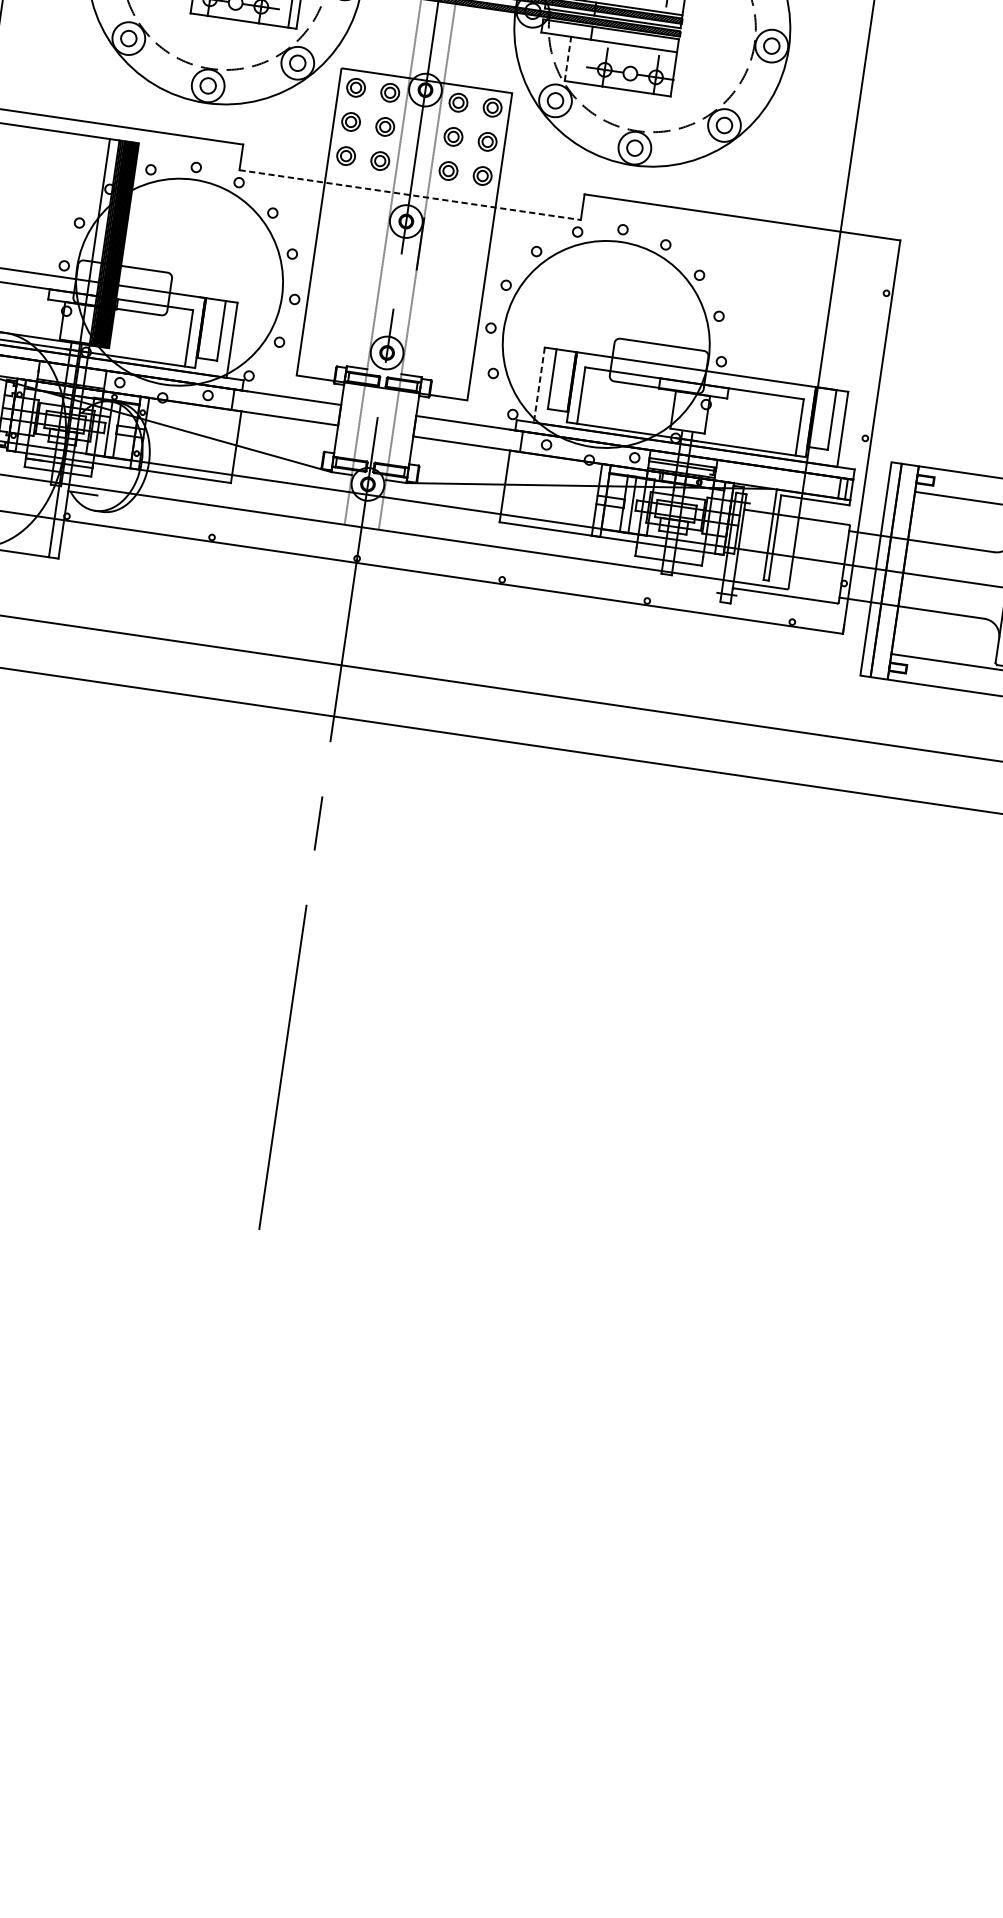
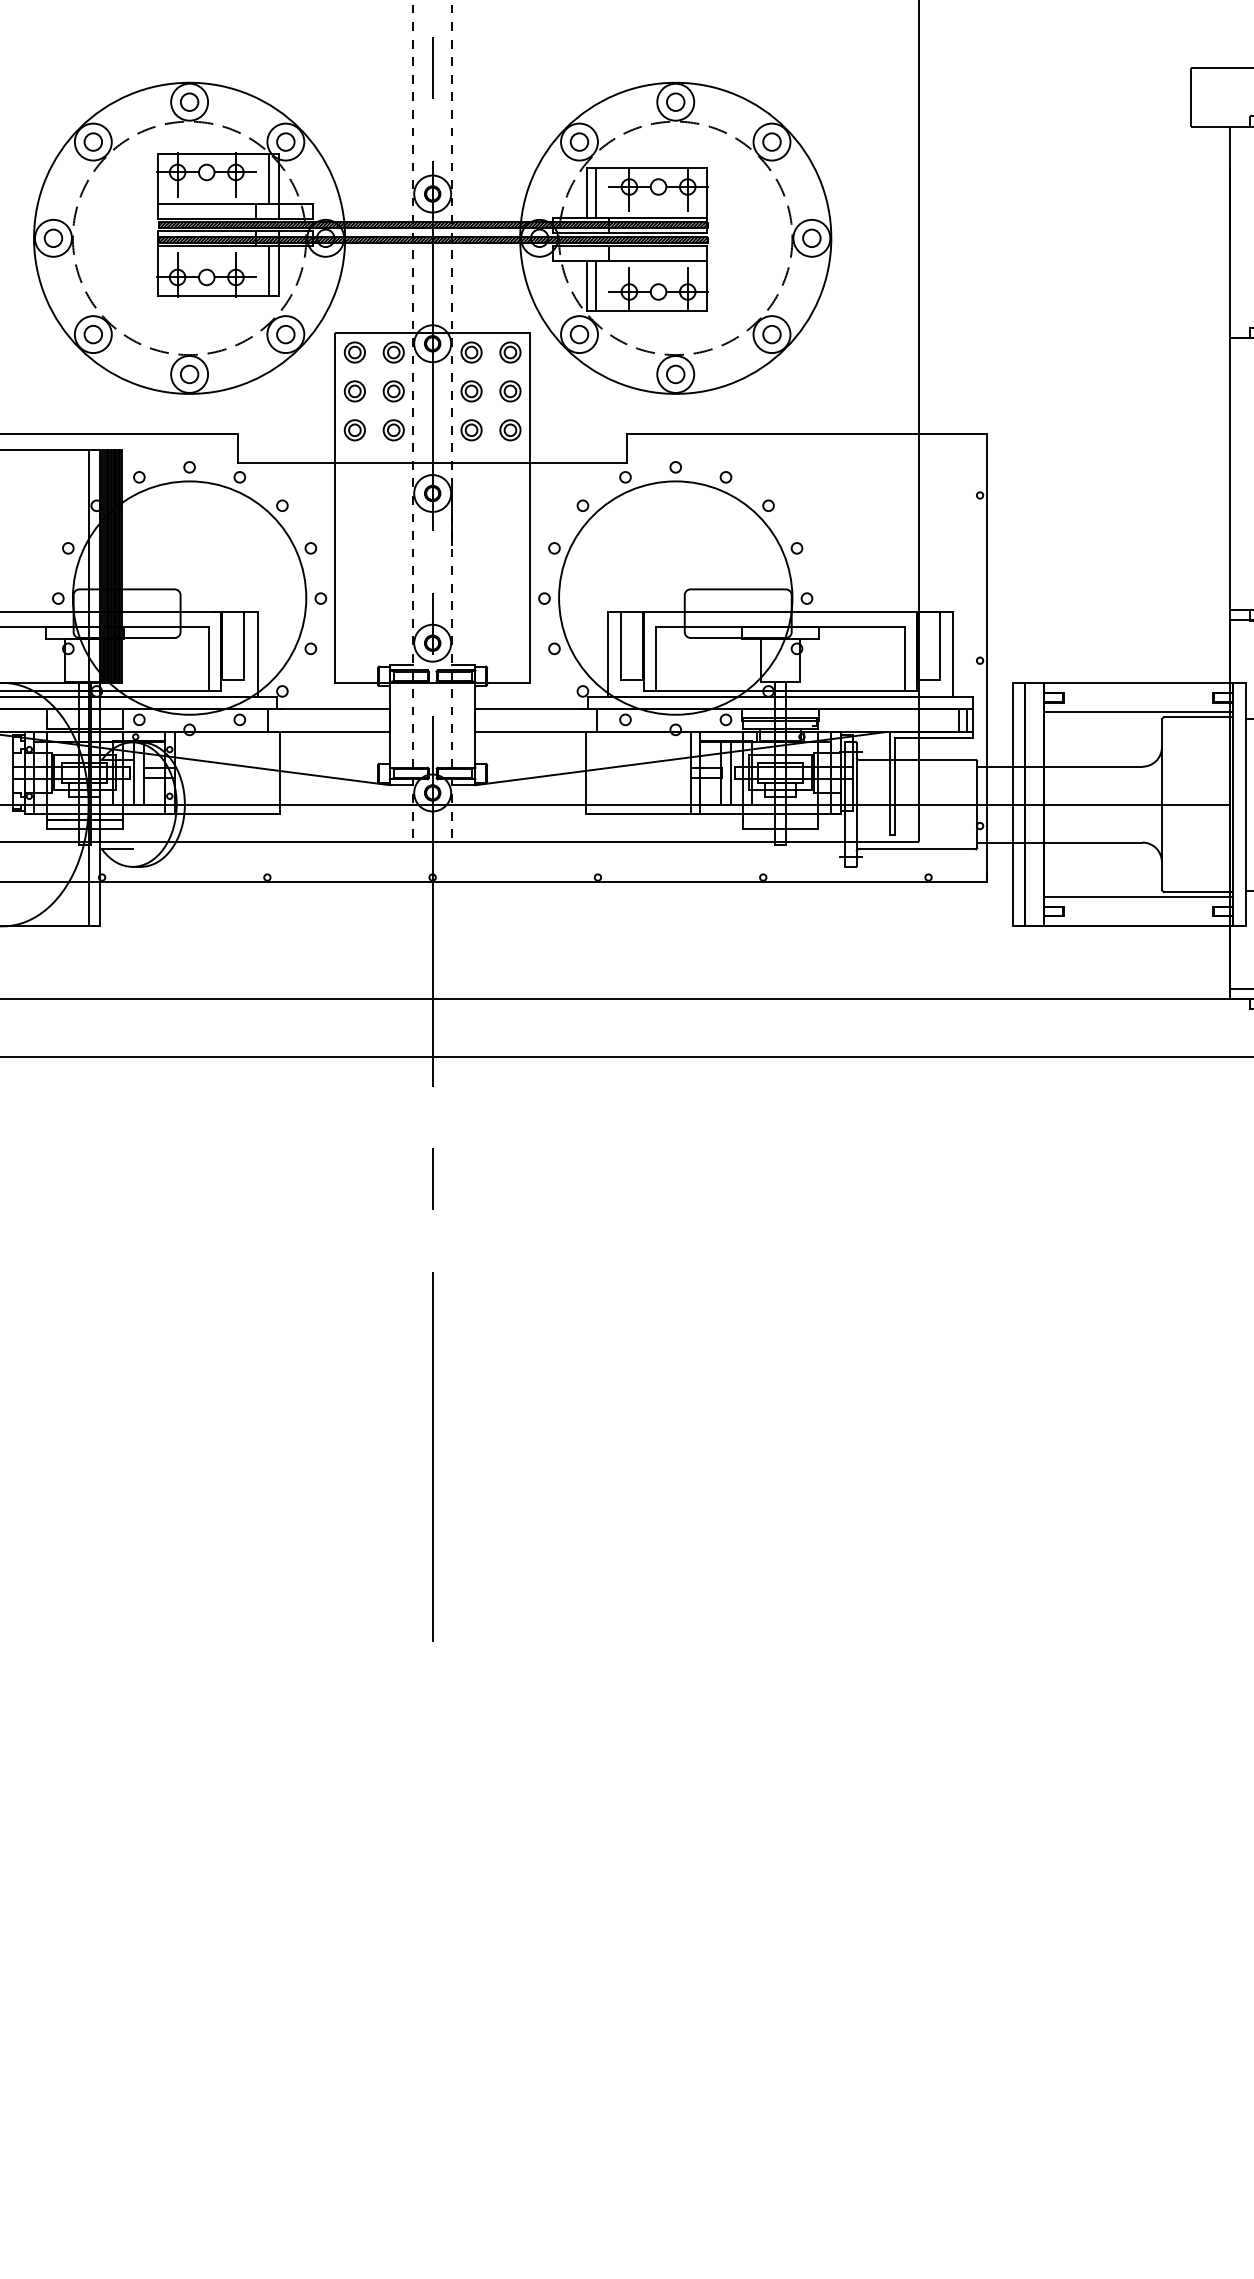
line: (567, 58) -> (586, 285), dashed -> solid
line: (575, 59) -> (595, 285), added
line: (410, 195) -> (433, 463), dashed -> solid
line: (539, 385) -> (607, 654), dashed -> solid

